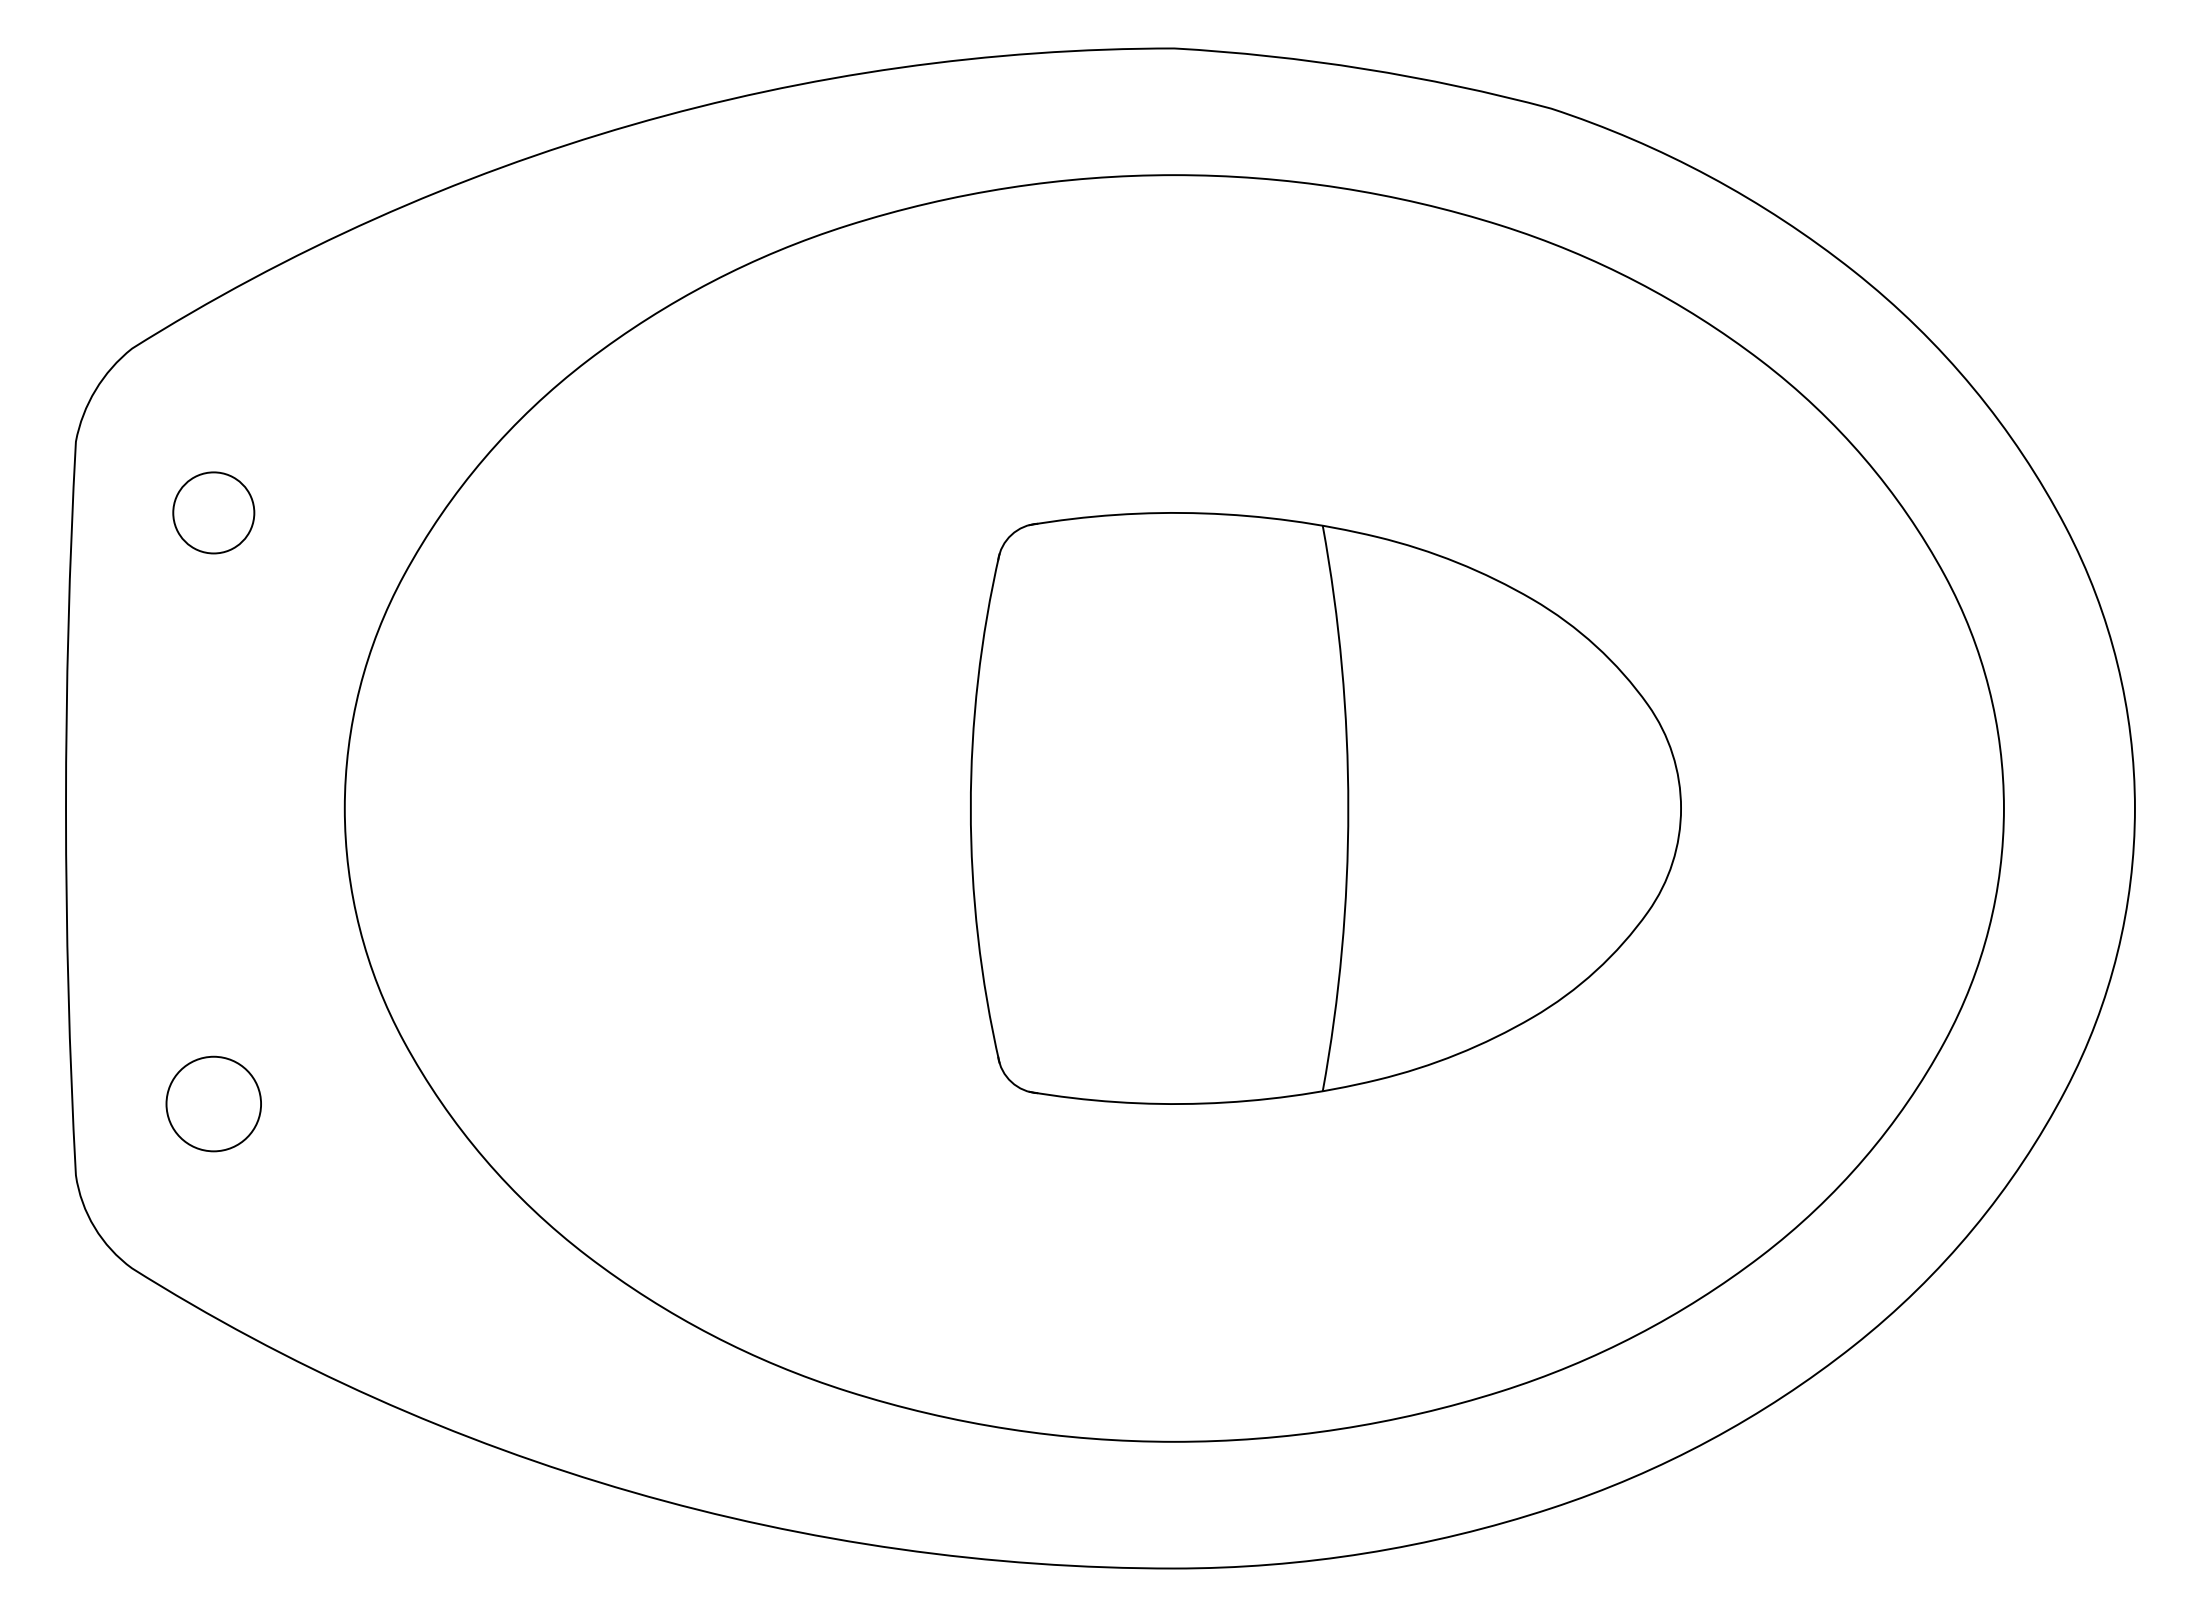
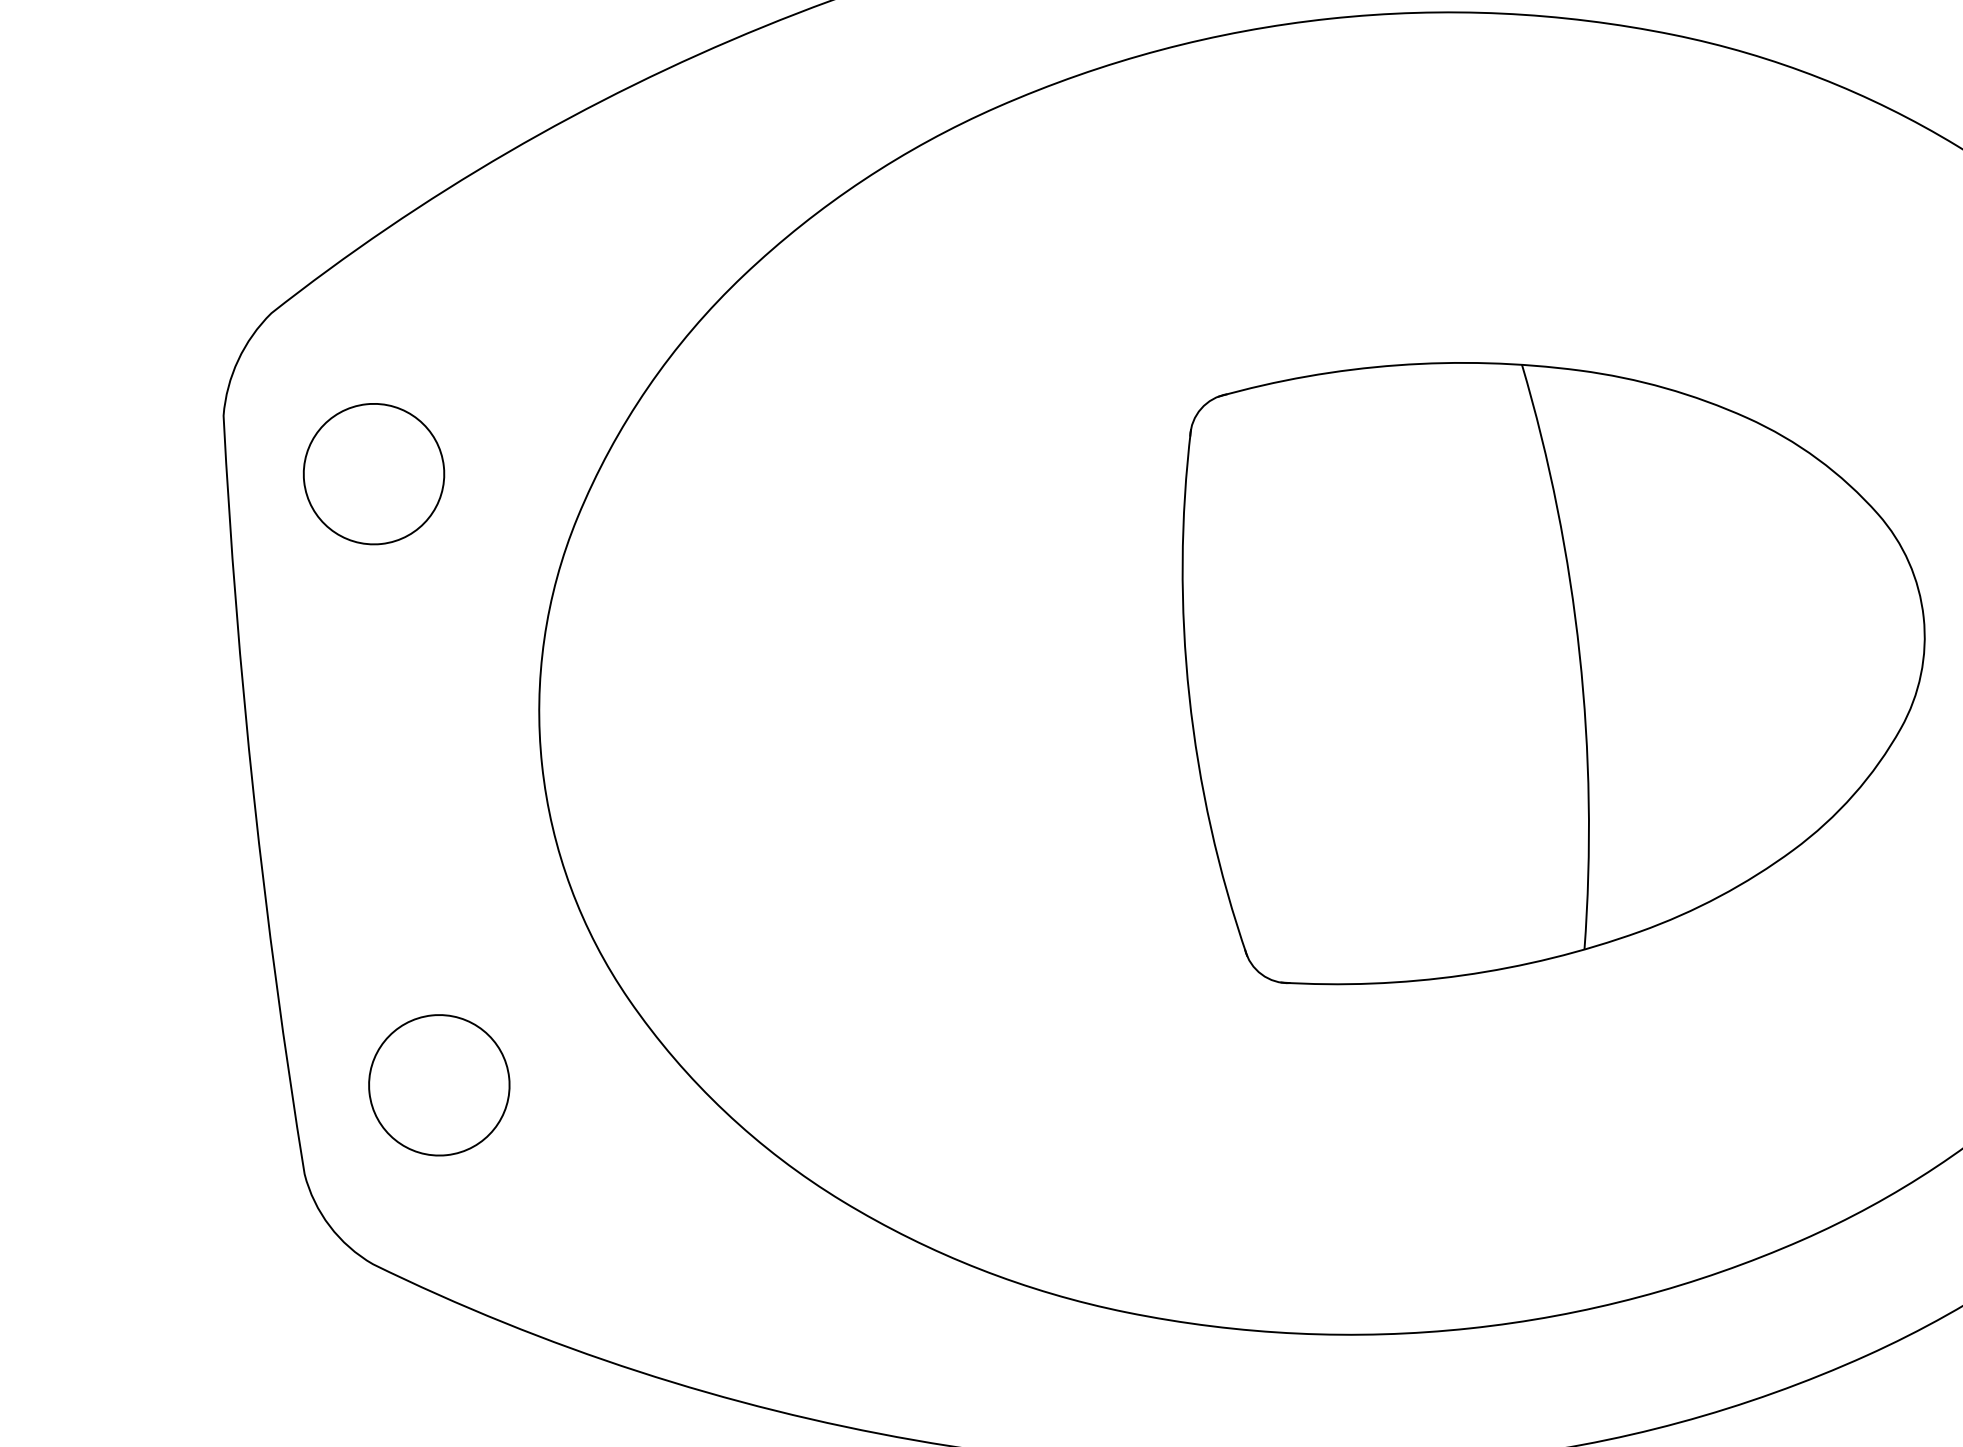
circle: (213, 512) -> (373, 473), size x1.67
circle: (213, 1103) -> (438, 1084), size x1.43

